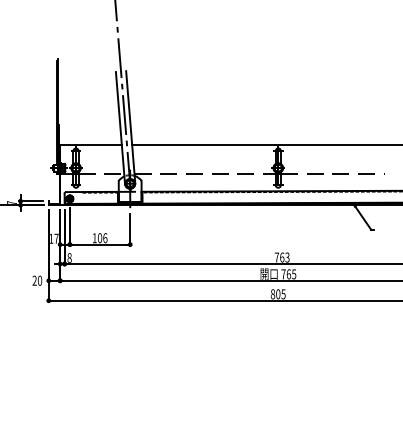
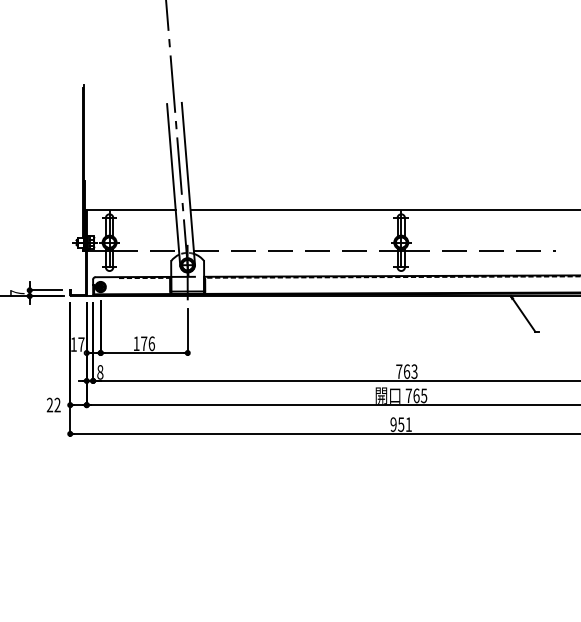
text: (100, 238) -> (144, 344), 106 -> 176
text: (39, 280) -> (56, 404), 20 -> 22
text: (277, 294) -> (400, 424), 805 -> 951

